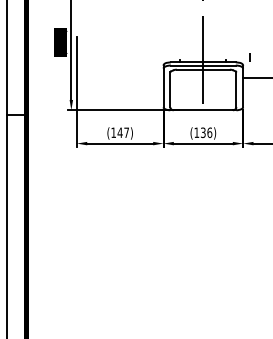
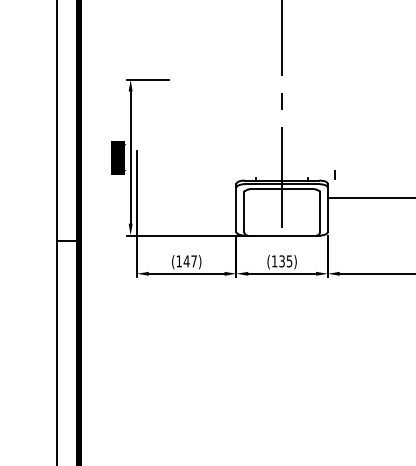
text: (209, 132) -> (289, 261), (136) -> (135)

